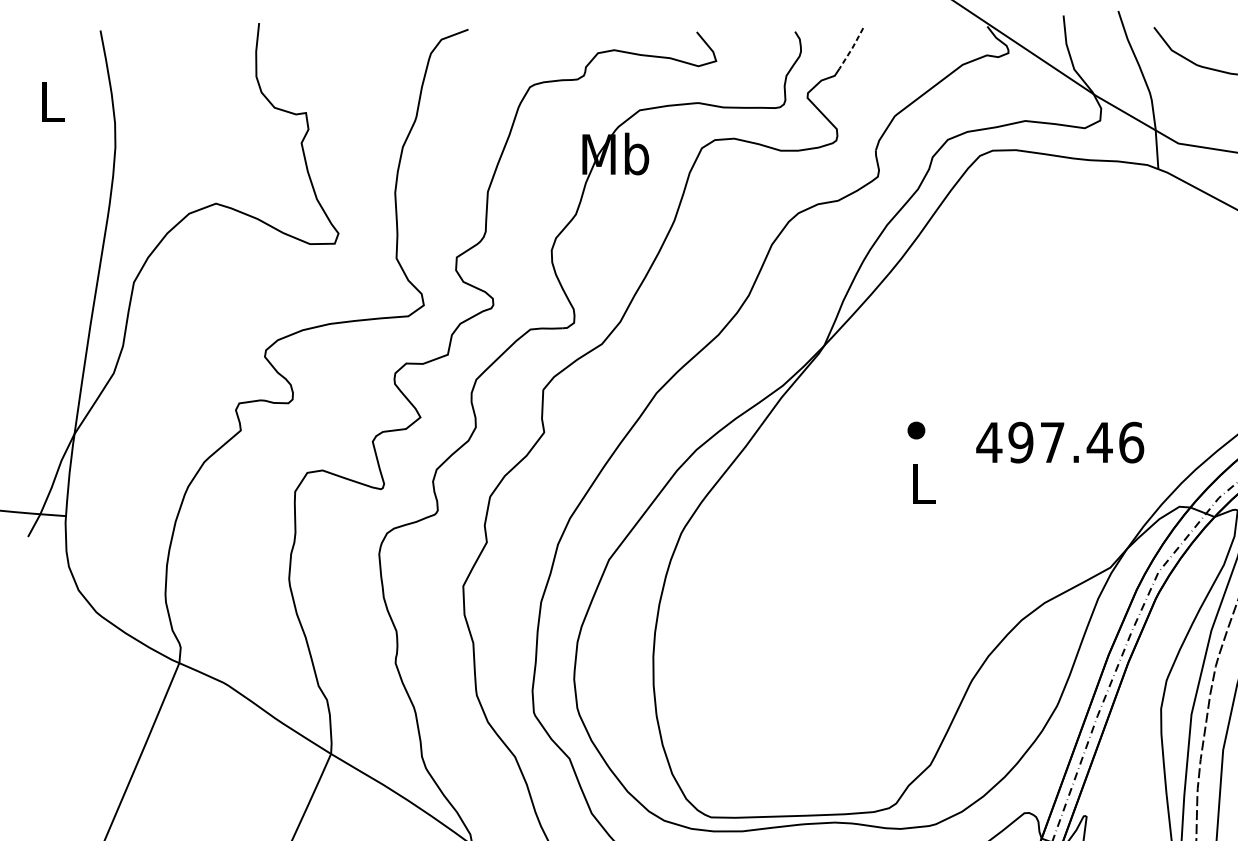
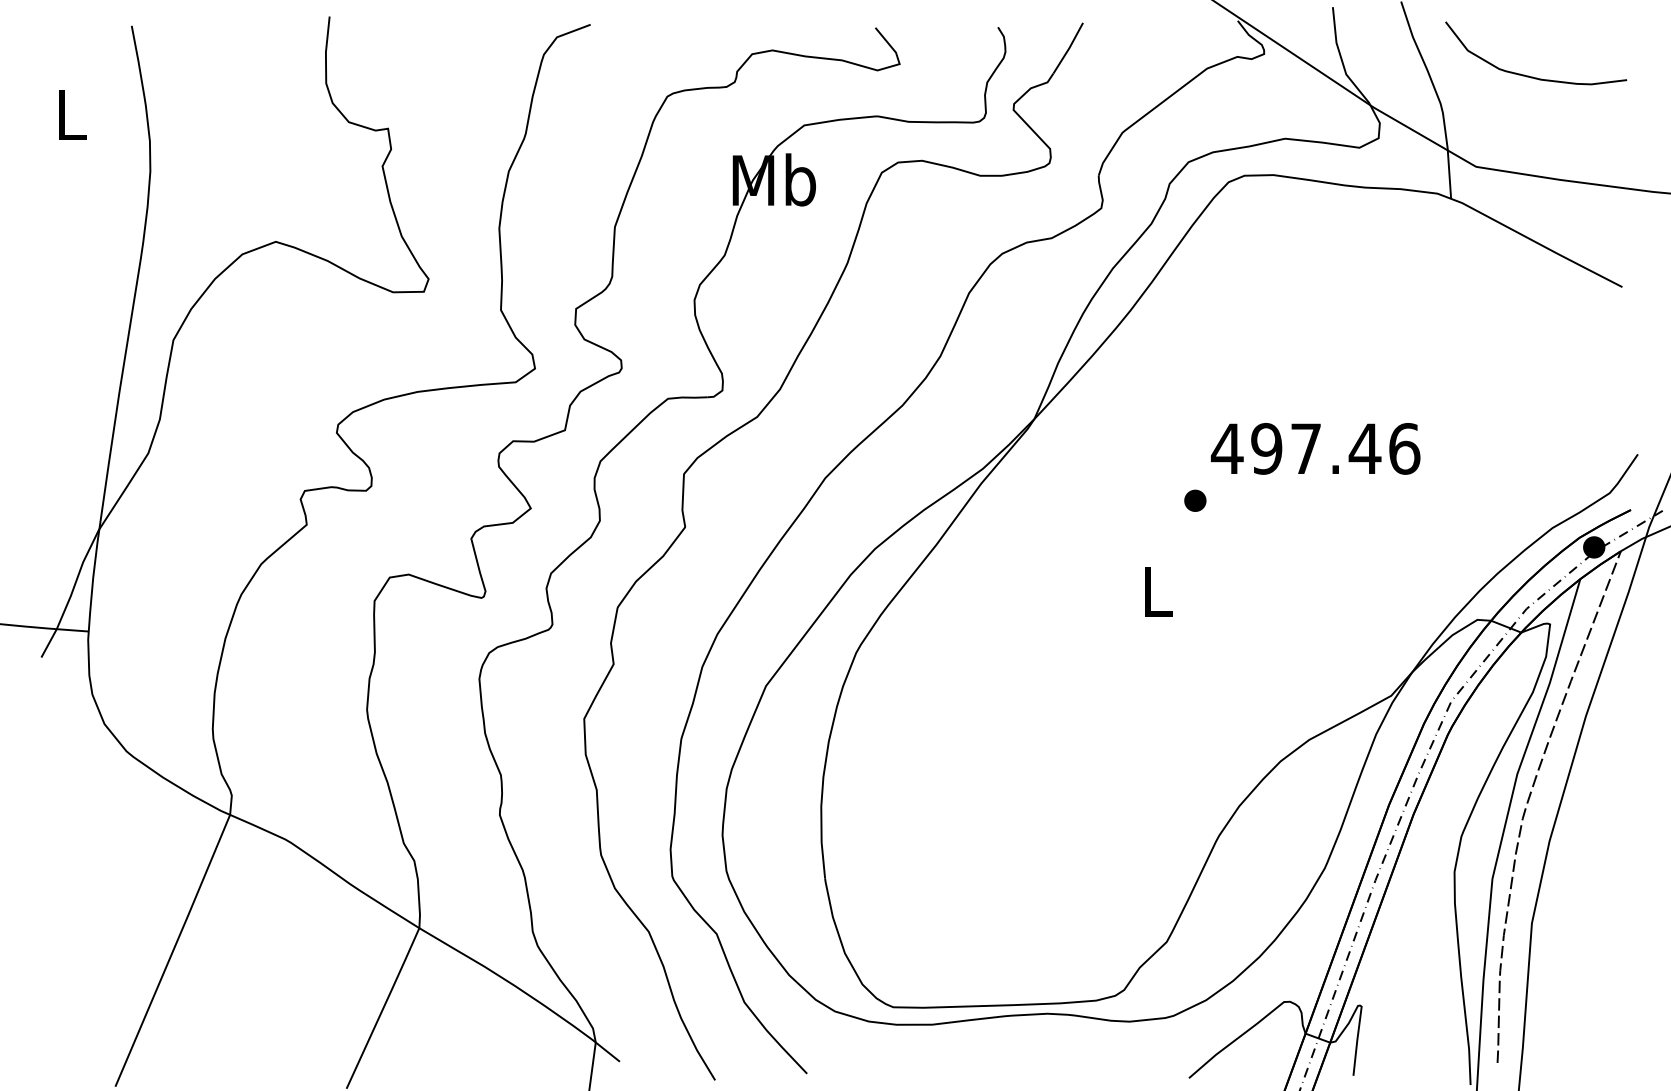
line: (852, 48) -> (1069, 48), dashed -> solid
part: (916, 430) -> (1195, 500), moved
text: (1060, 442) -> (1315, 448), moved

